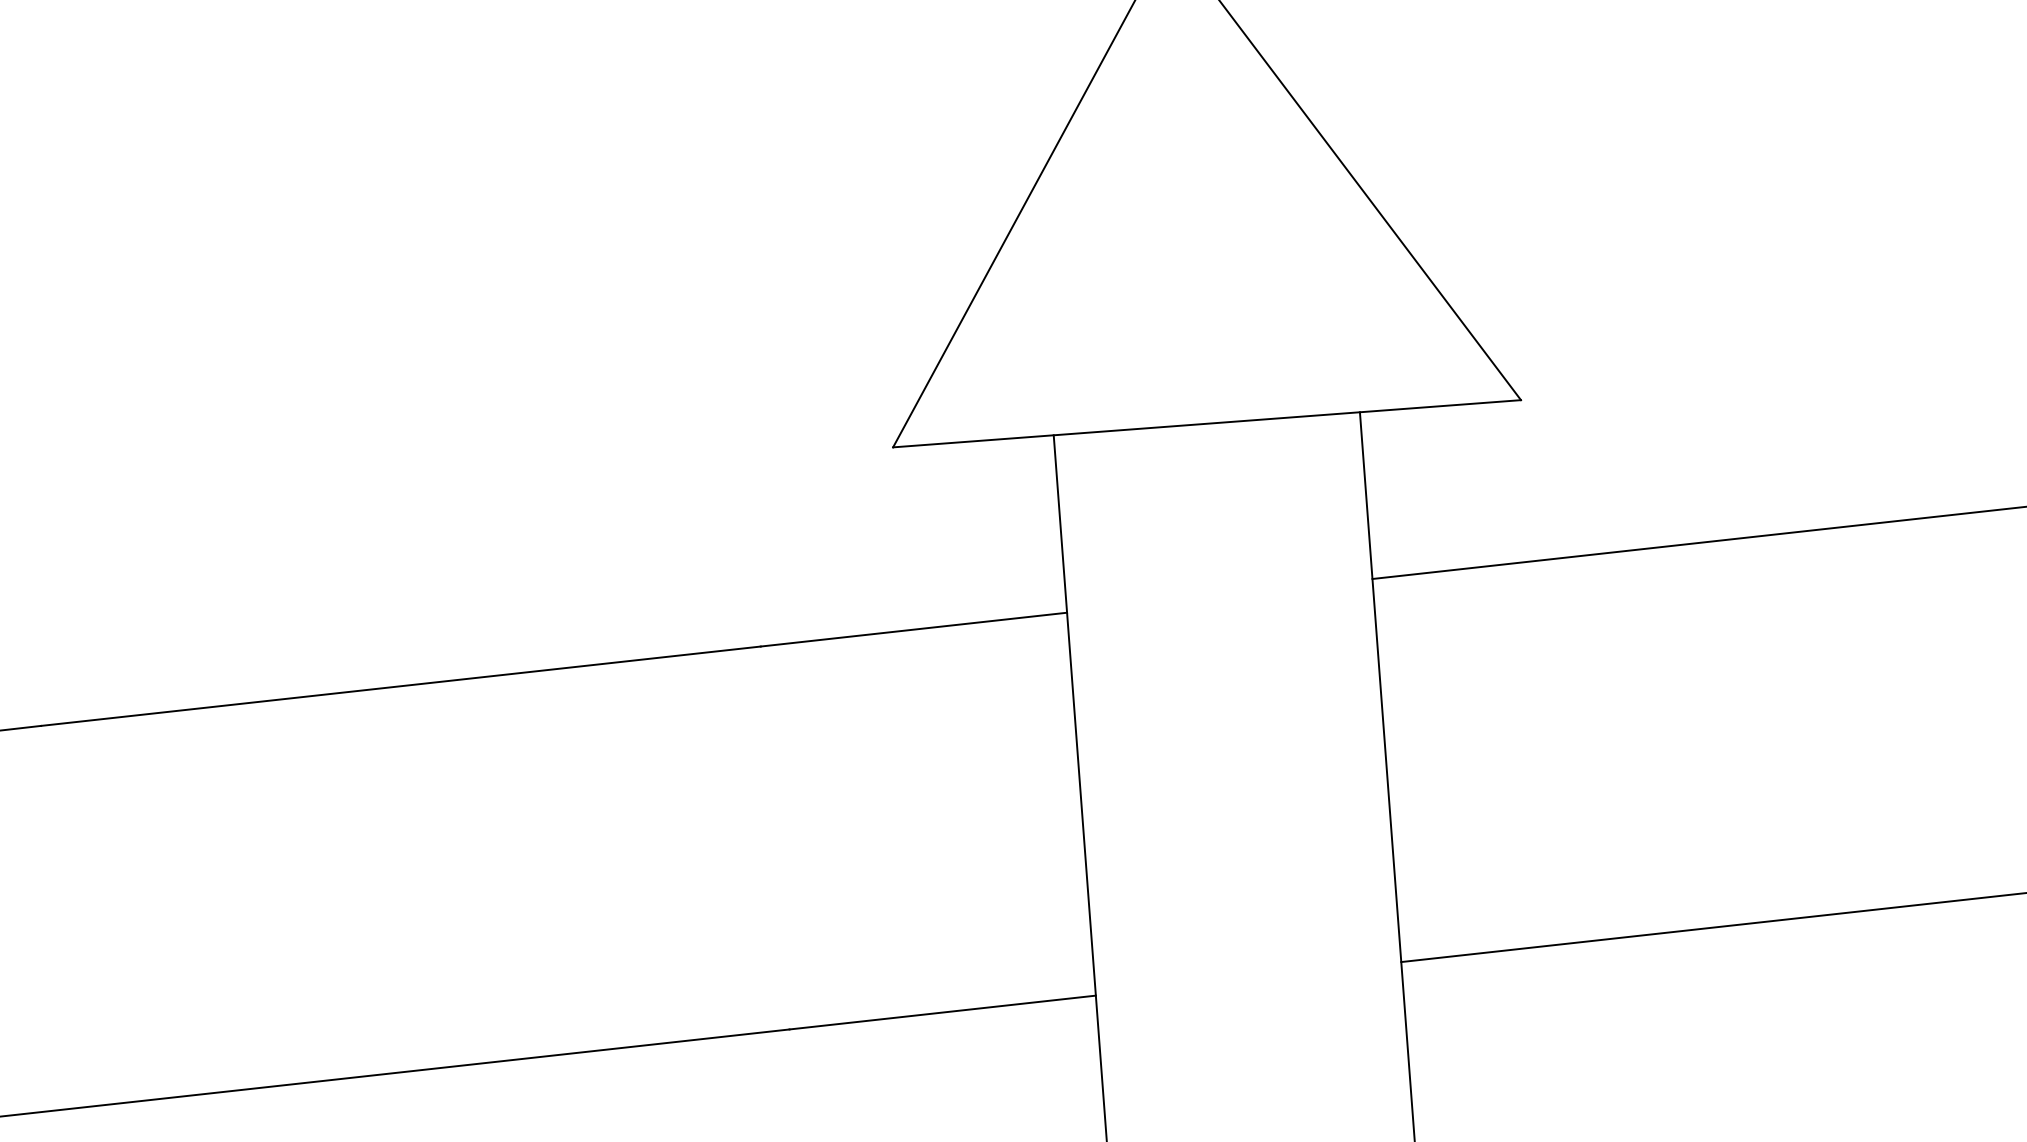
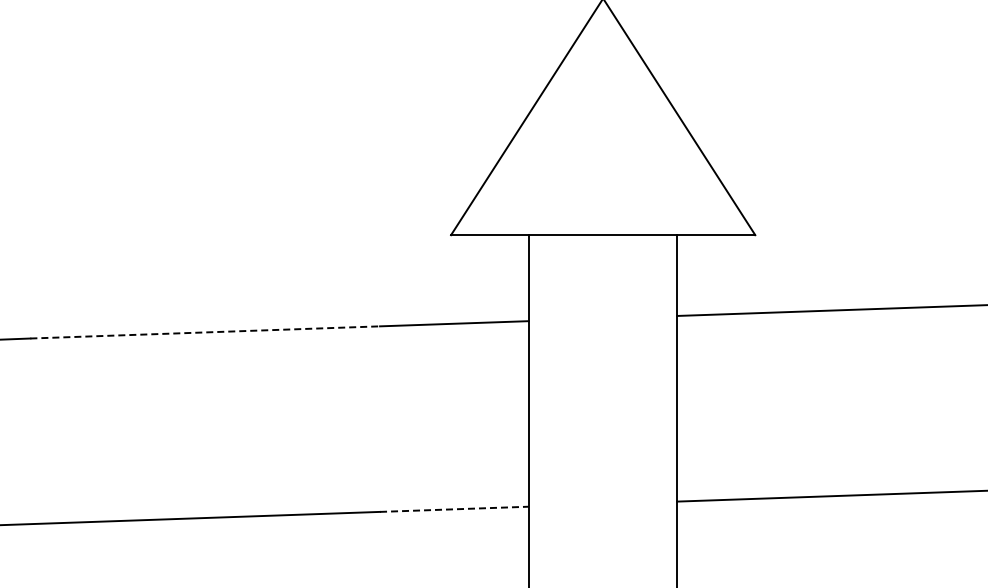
line: (401, 686) -> (205, 332), solid -> dashed
line: (942, 1012) -> (454, 509), solid -> dashed

